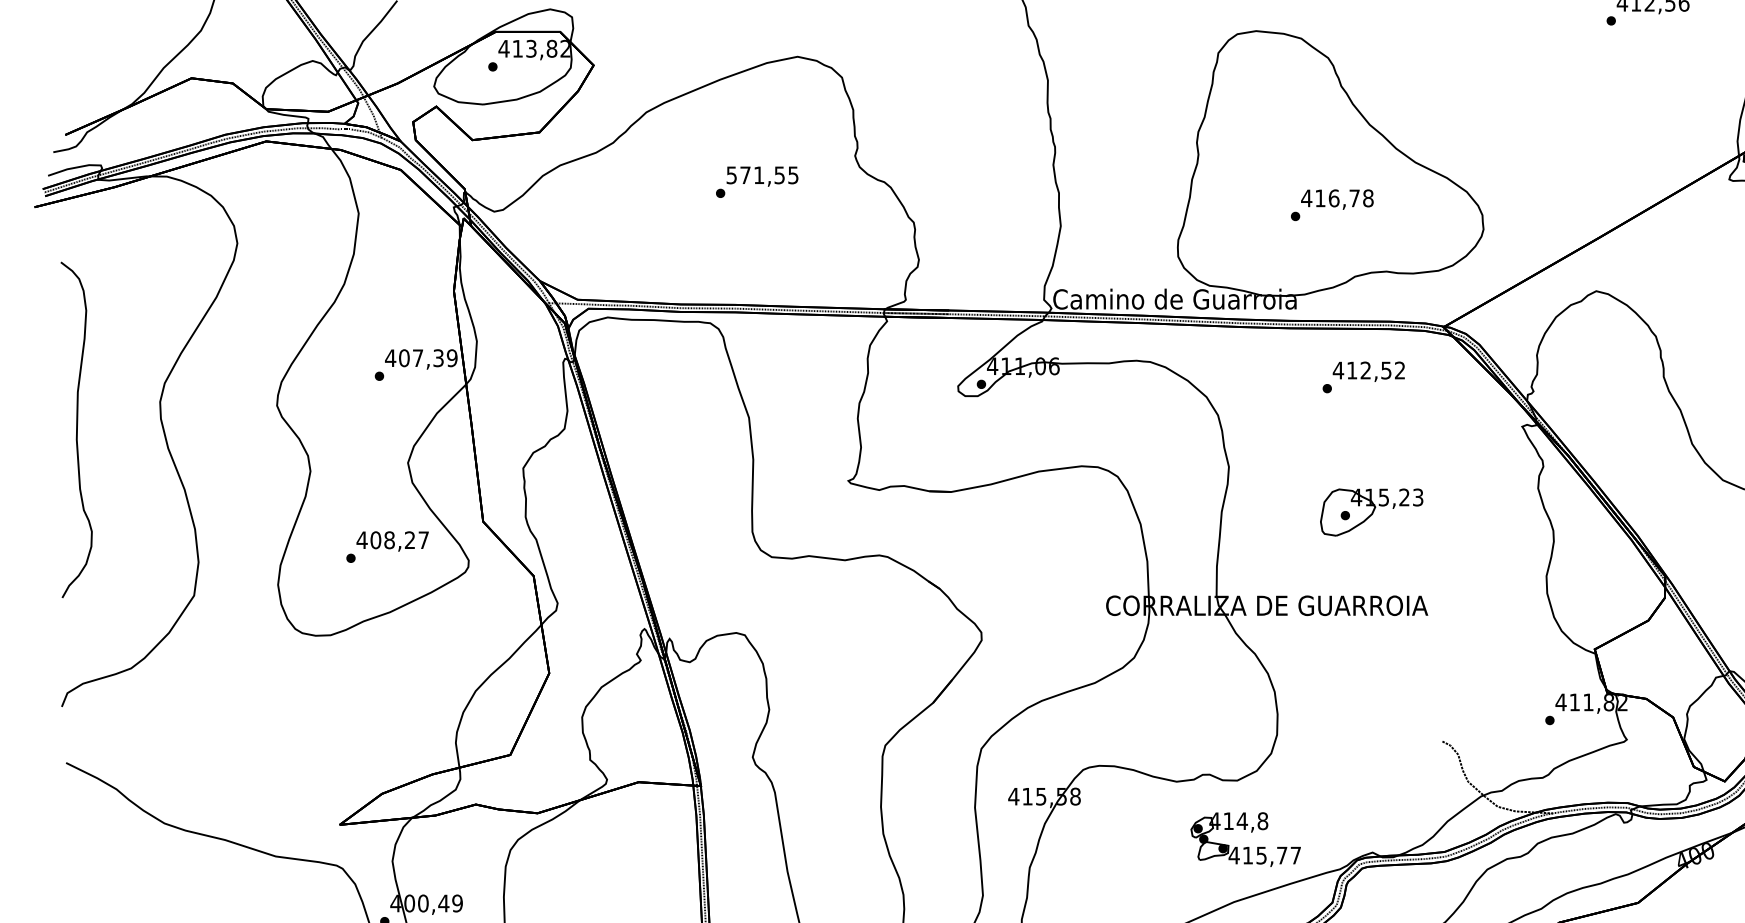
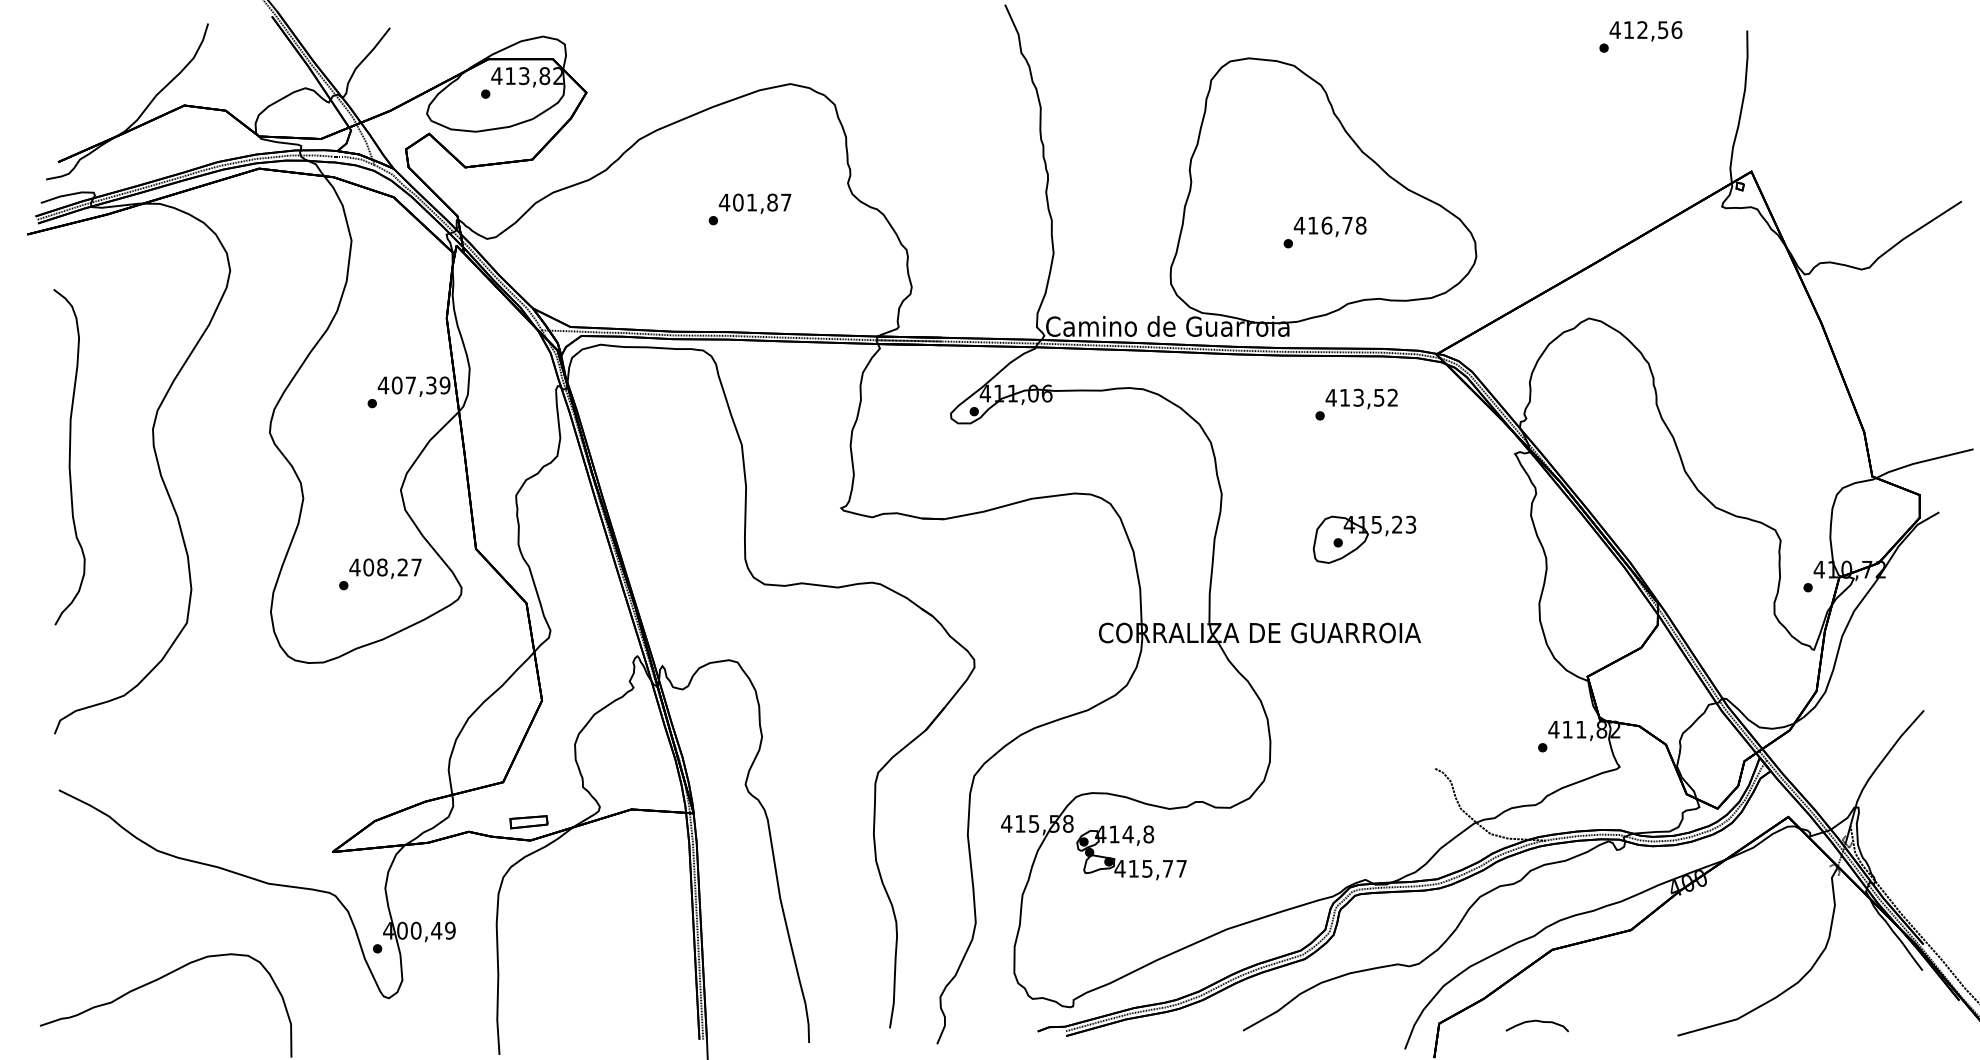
text: (761, 175) -> (754, 202), 571,55 -> 401,87
text: (1365, 370) -> (1358, 397), 412,52 -> 413,52
part: (535, 795) -> (528, 822), added
part: (1245, 847) -> (1131, 860), moved

